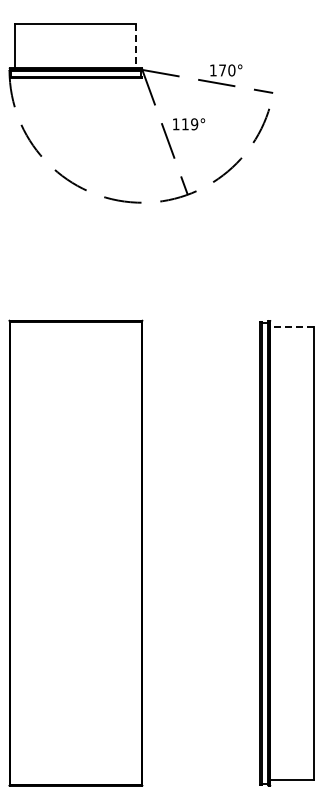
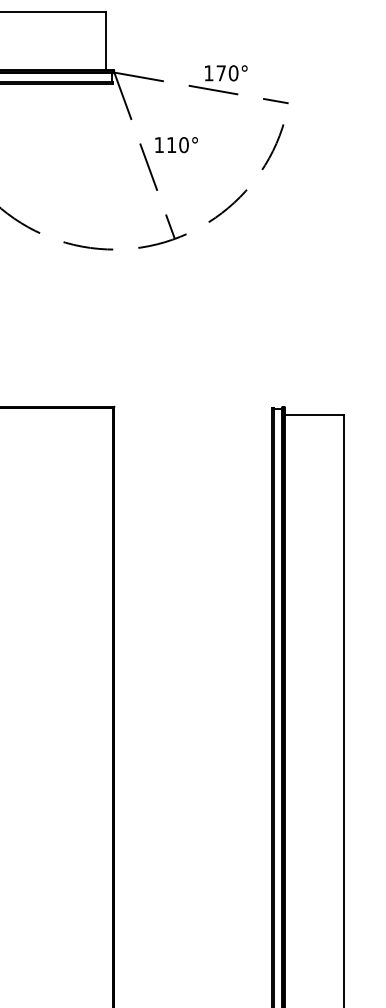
line: (136, 46) -> (106, 41), dashed -> solid
text: (194, 124) -> (183, 145), 119° -> 110°
line: (291, 326) -> (313, 414), dashed -> solid

